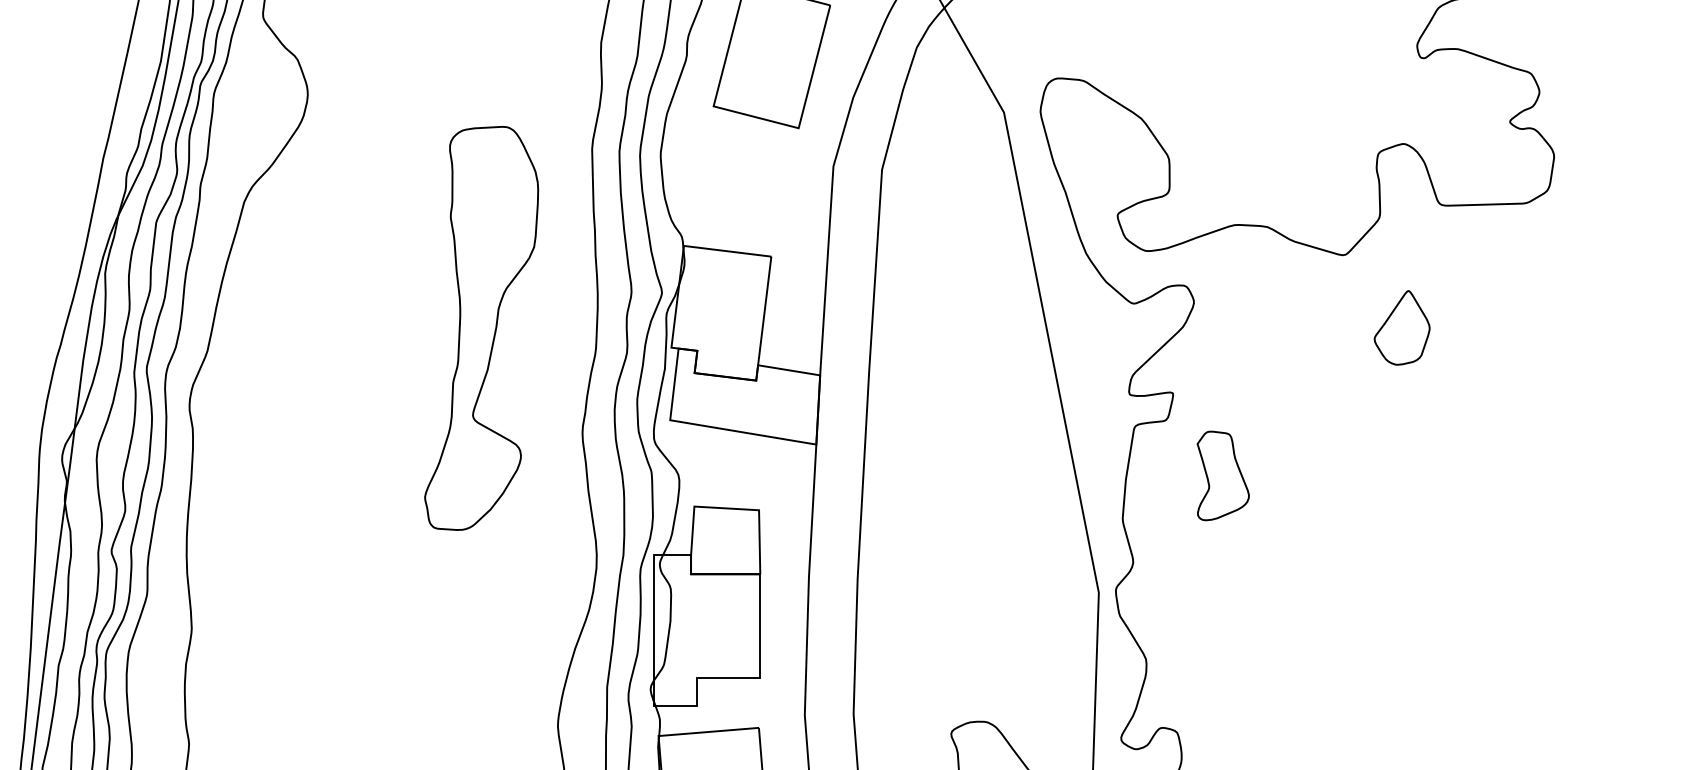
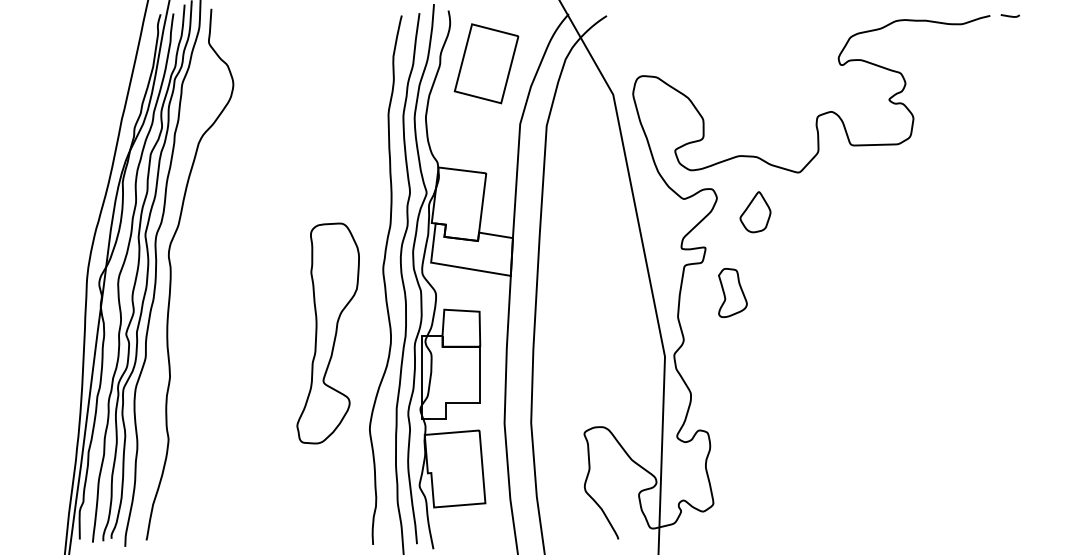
part: (480, 328) -> (327, 333), moved
part: (1402, 328) -> (755, 212), moved

